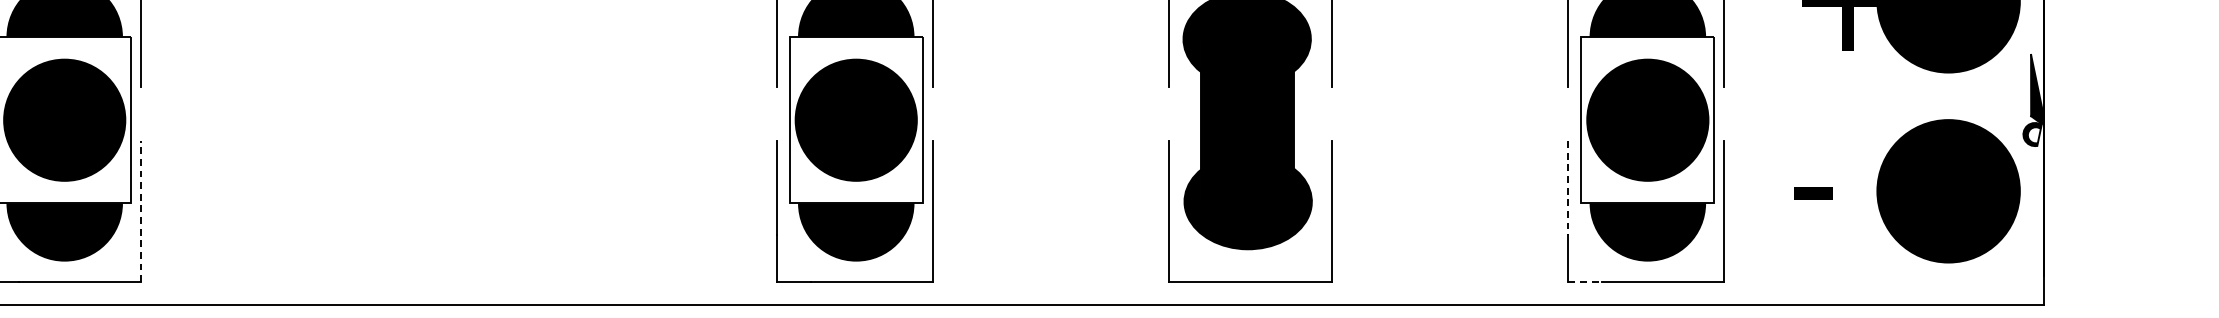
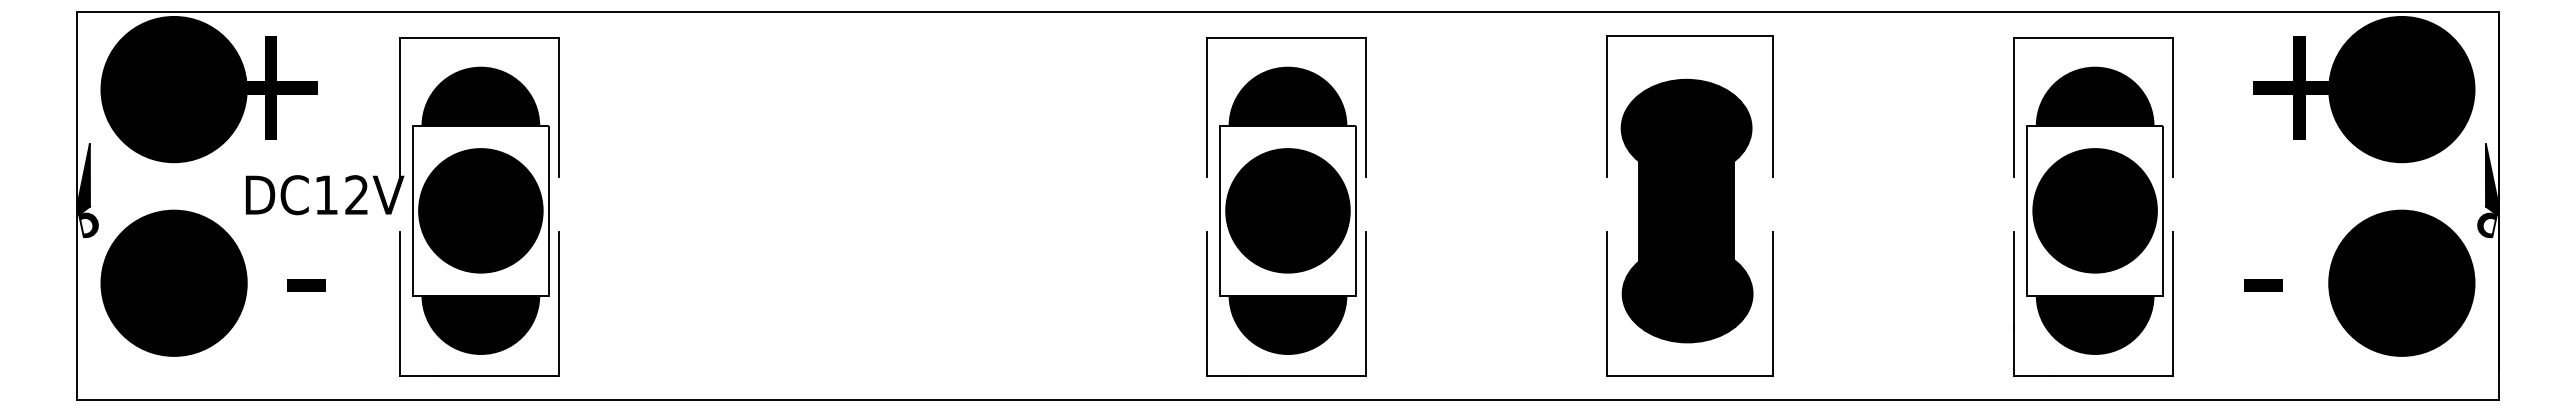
line: (1568, 188) -> (2014, 280), dashed -> solid
line: (140, 212) -> (558, 304), dashed -> solid
line: (1585, 281) -> (2031, 375), dashed -> solid

